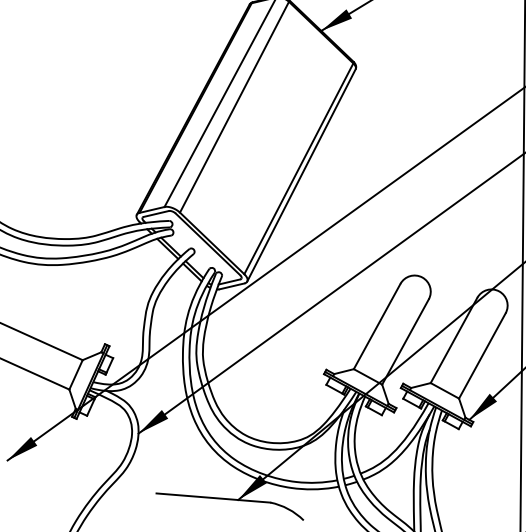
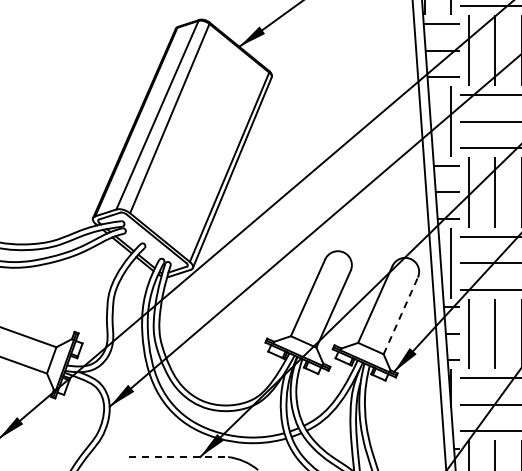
line: (483, 355) -> (401, 315), solid -> dashed
line: (214, 498) -> (179, 457), solid -> dashed

